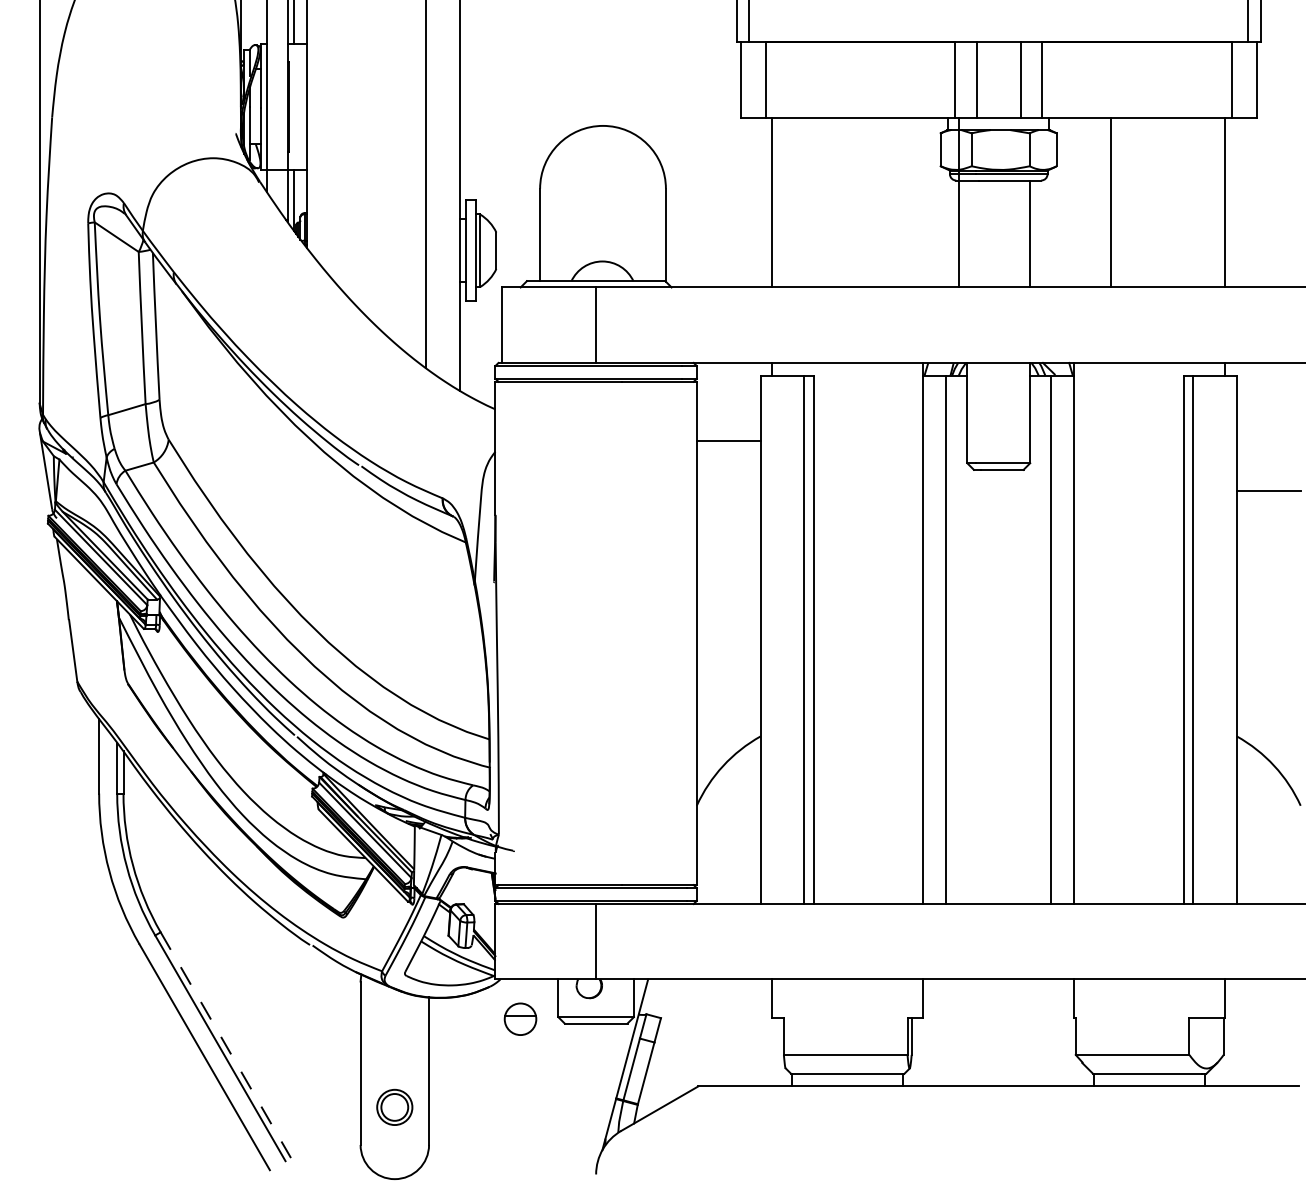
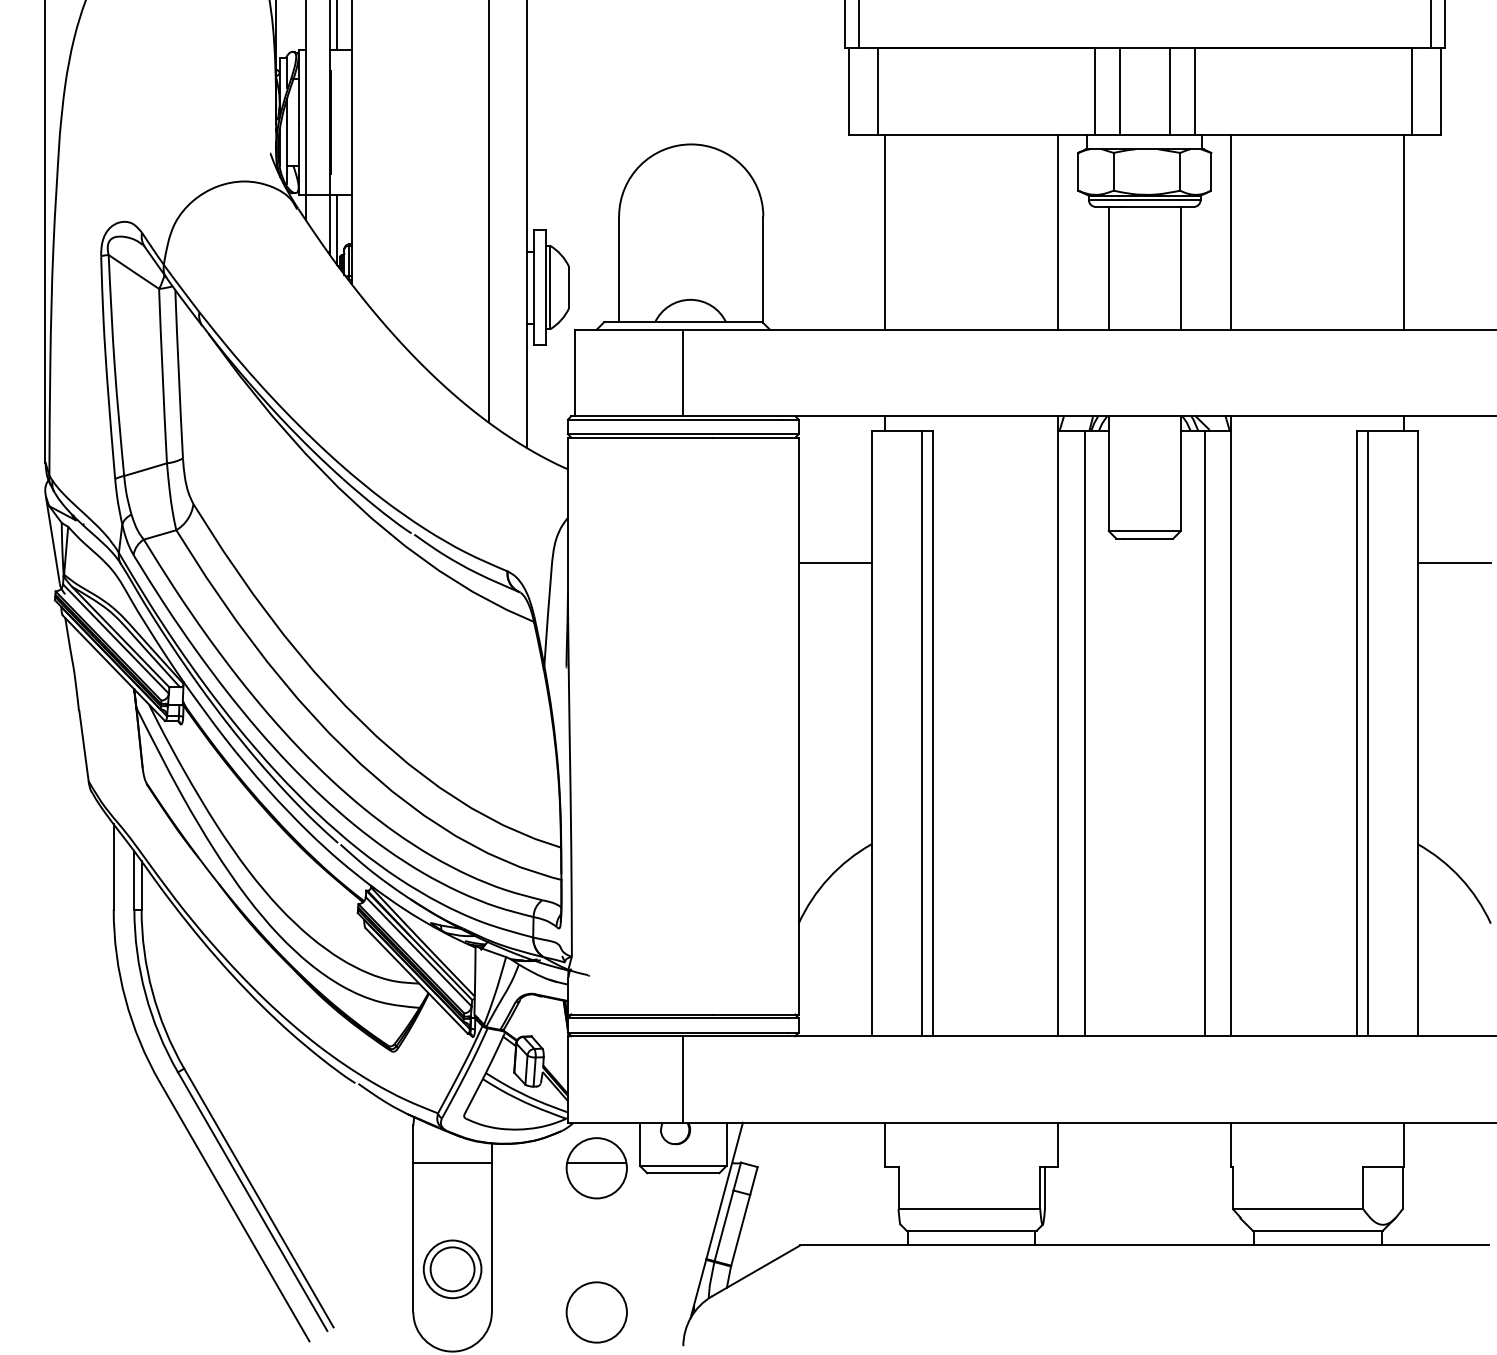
line: (959, 201) -> (1058, 231), moved
line: (1111, 201) -> (1231, 231), moved
line: (967, 234) -> (1108, 268), added
line: (728, 440) -> (834, 562), moved
line: (394, 1014) -> (452, 1162), added
part: (520, 1019) -> (596, 1168), size x1.67
line: (226, 1045) -> (259, 1198), dashed -> solid
part: (394, 1107) -> (452, 1269), size x1.43
circle: (520, 1145) -> (596, 1312), added

